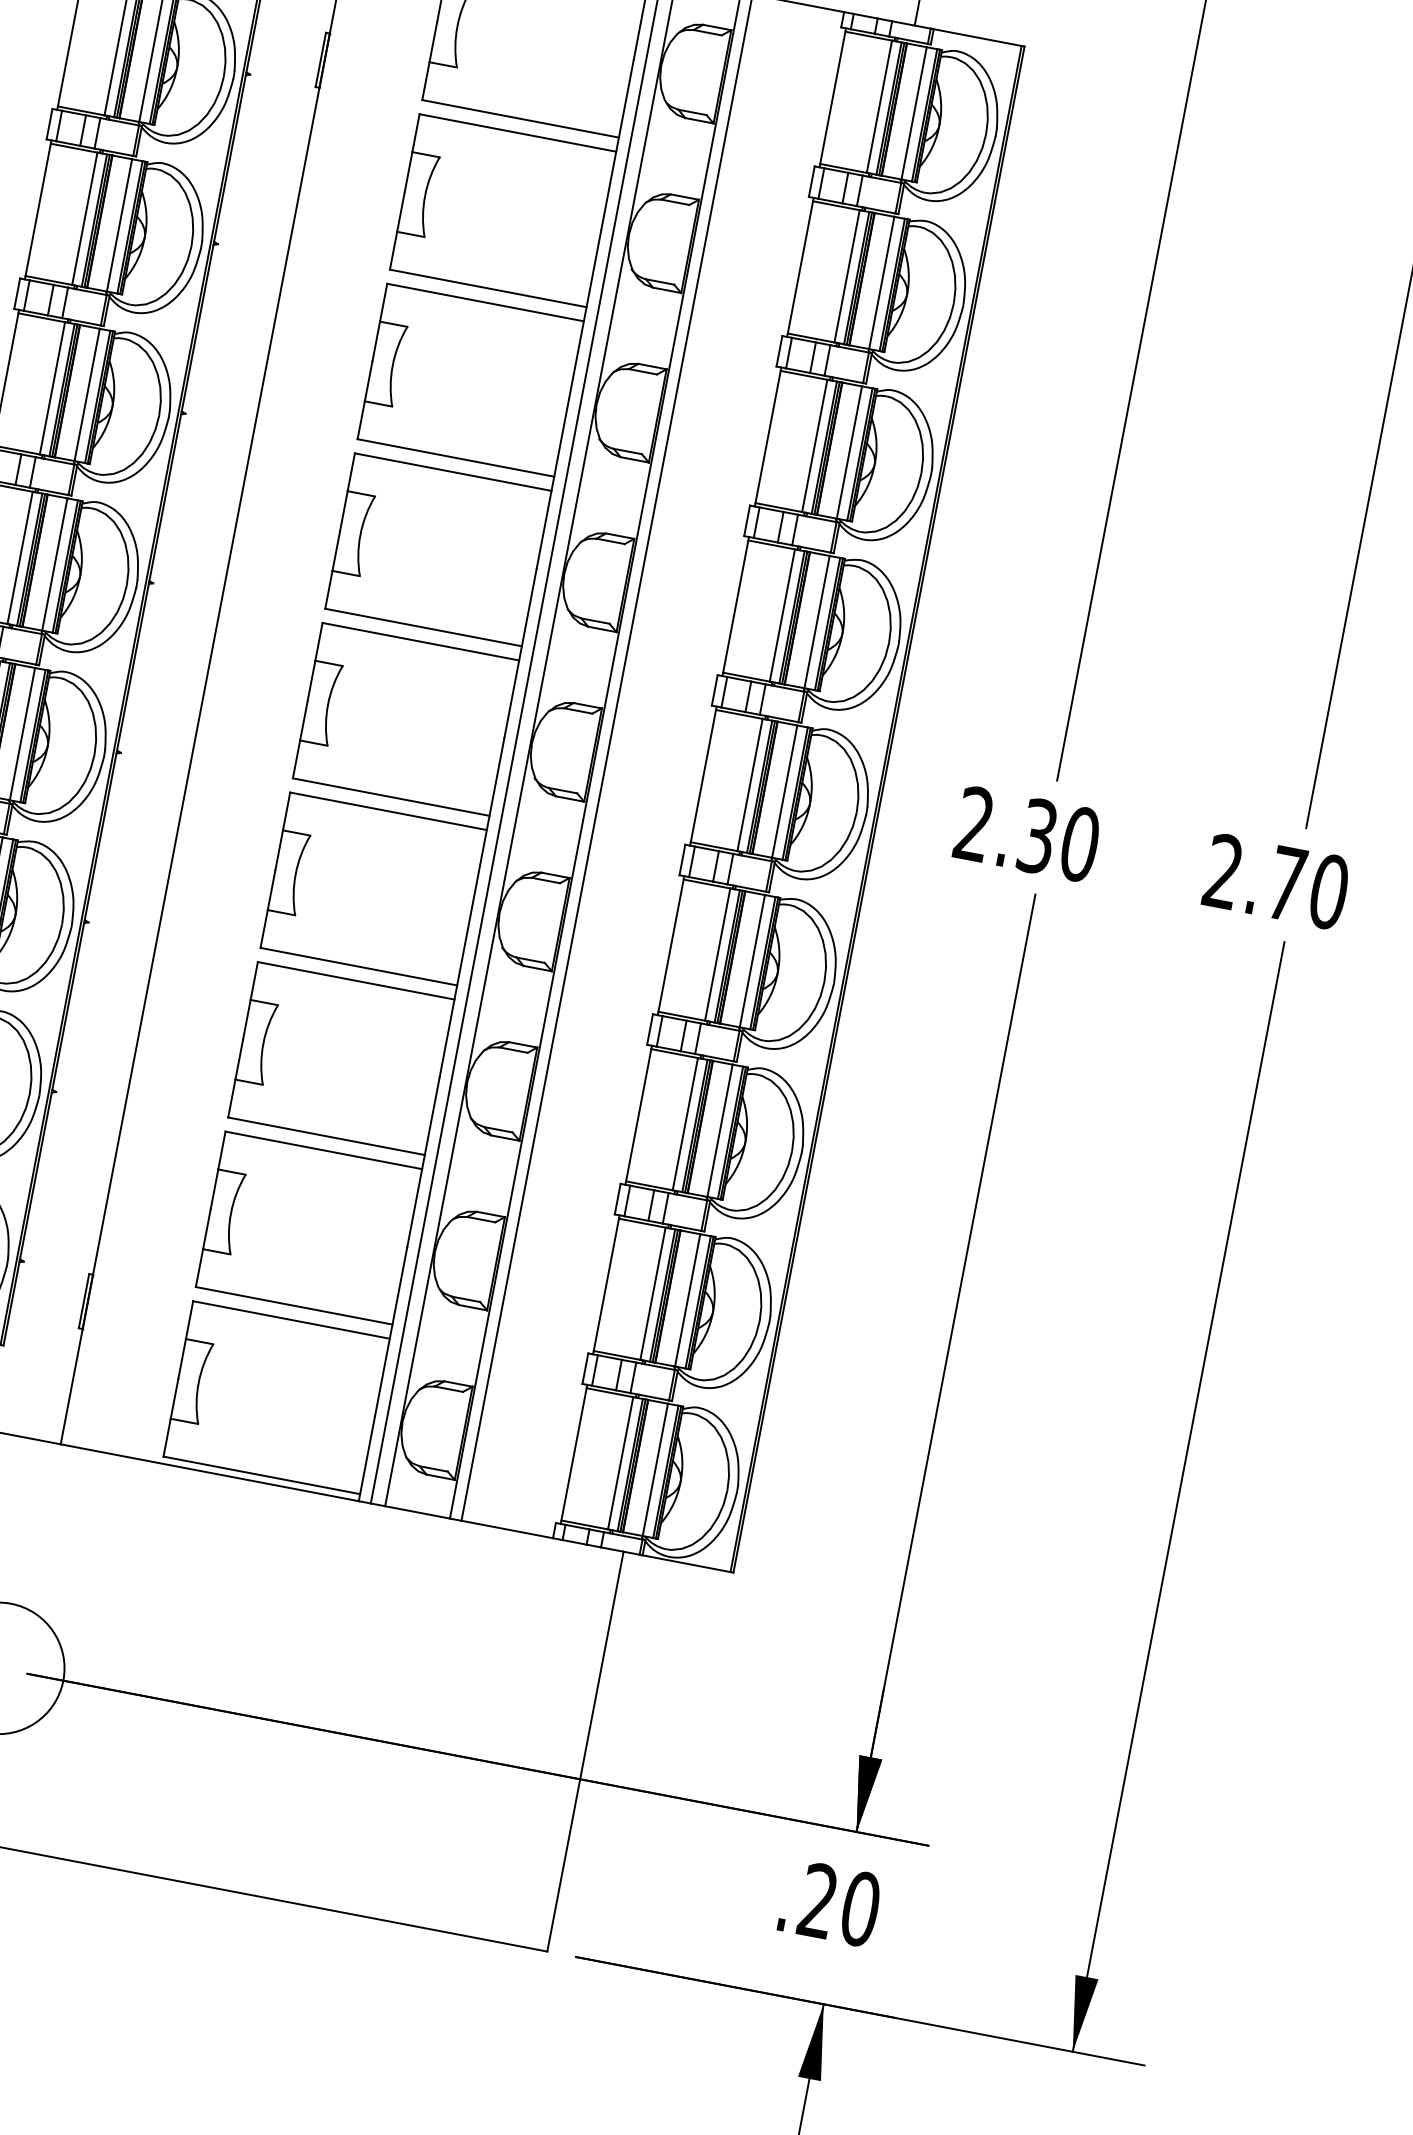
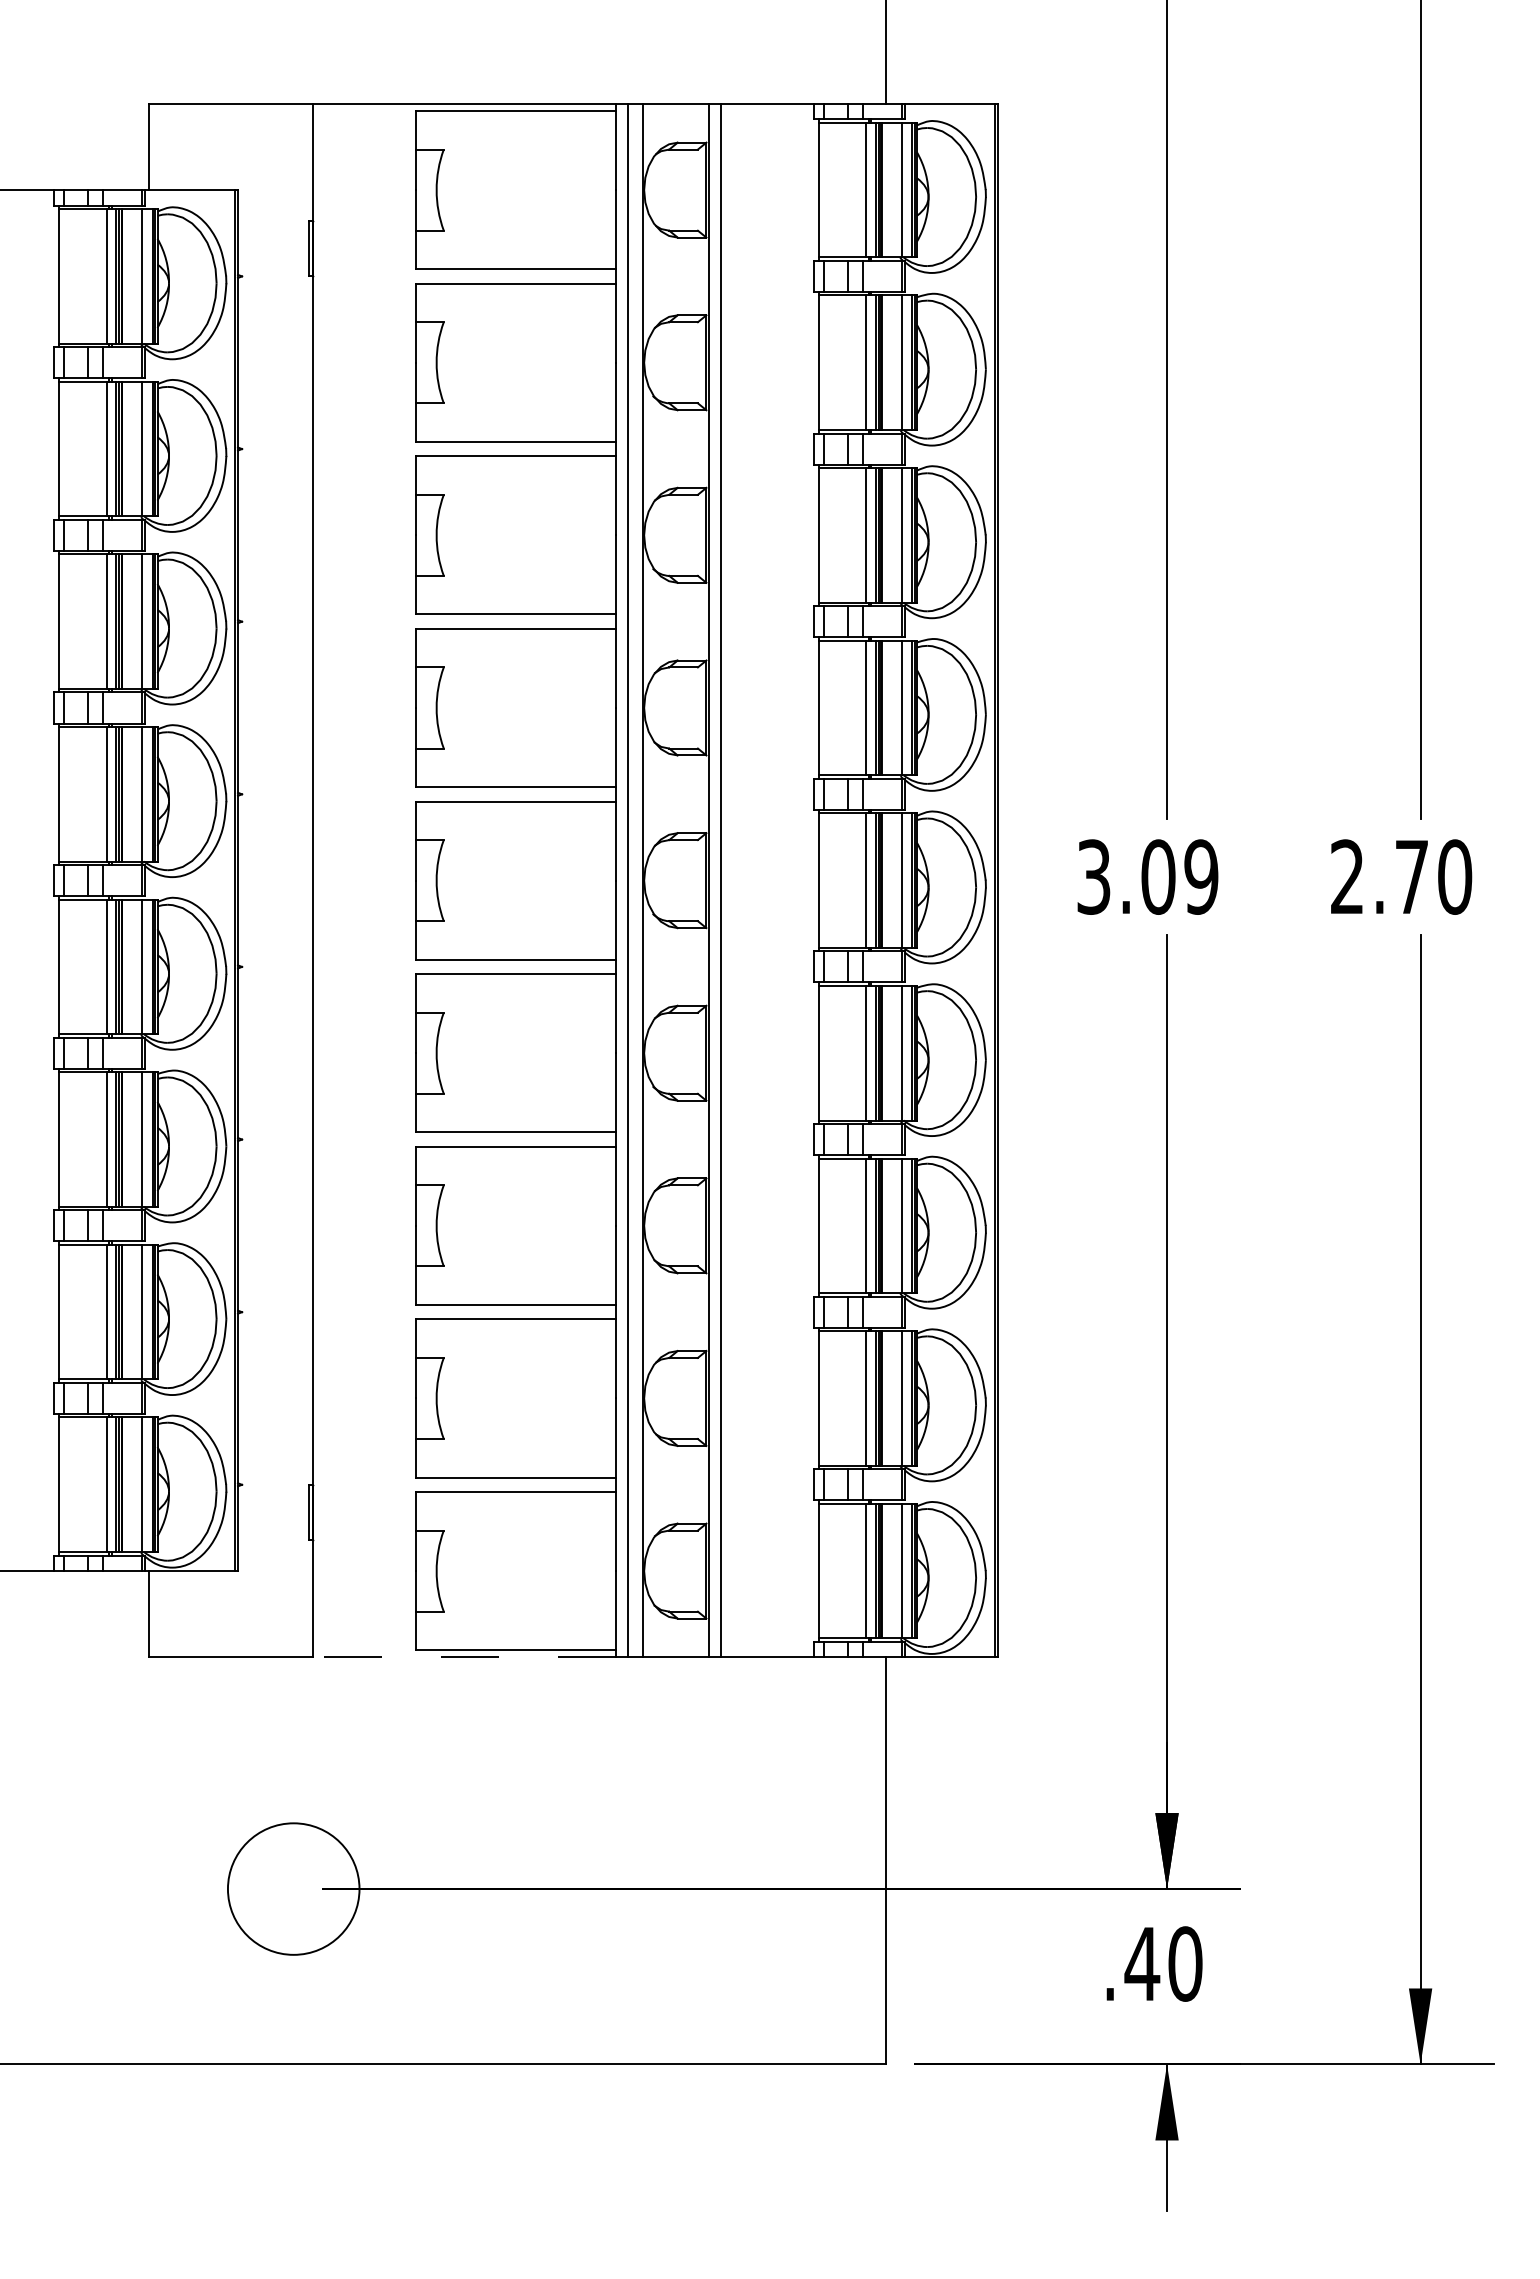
text: (1027, 833) -> (1147, 876), 2.30 -> 3.09
line: (209, 1472) -> (464, 1657), solid -> dashed
text: (818, 1900) -> (1142, 1963), .20 -> .40

